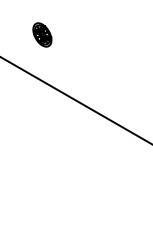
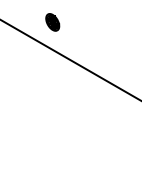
part: (42, 35) -> (52, 22), moved

